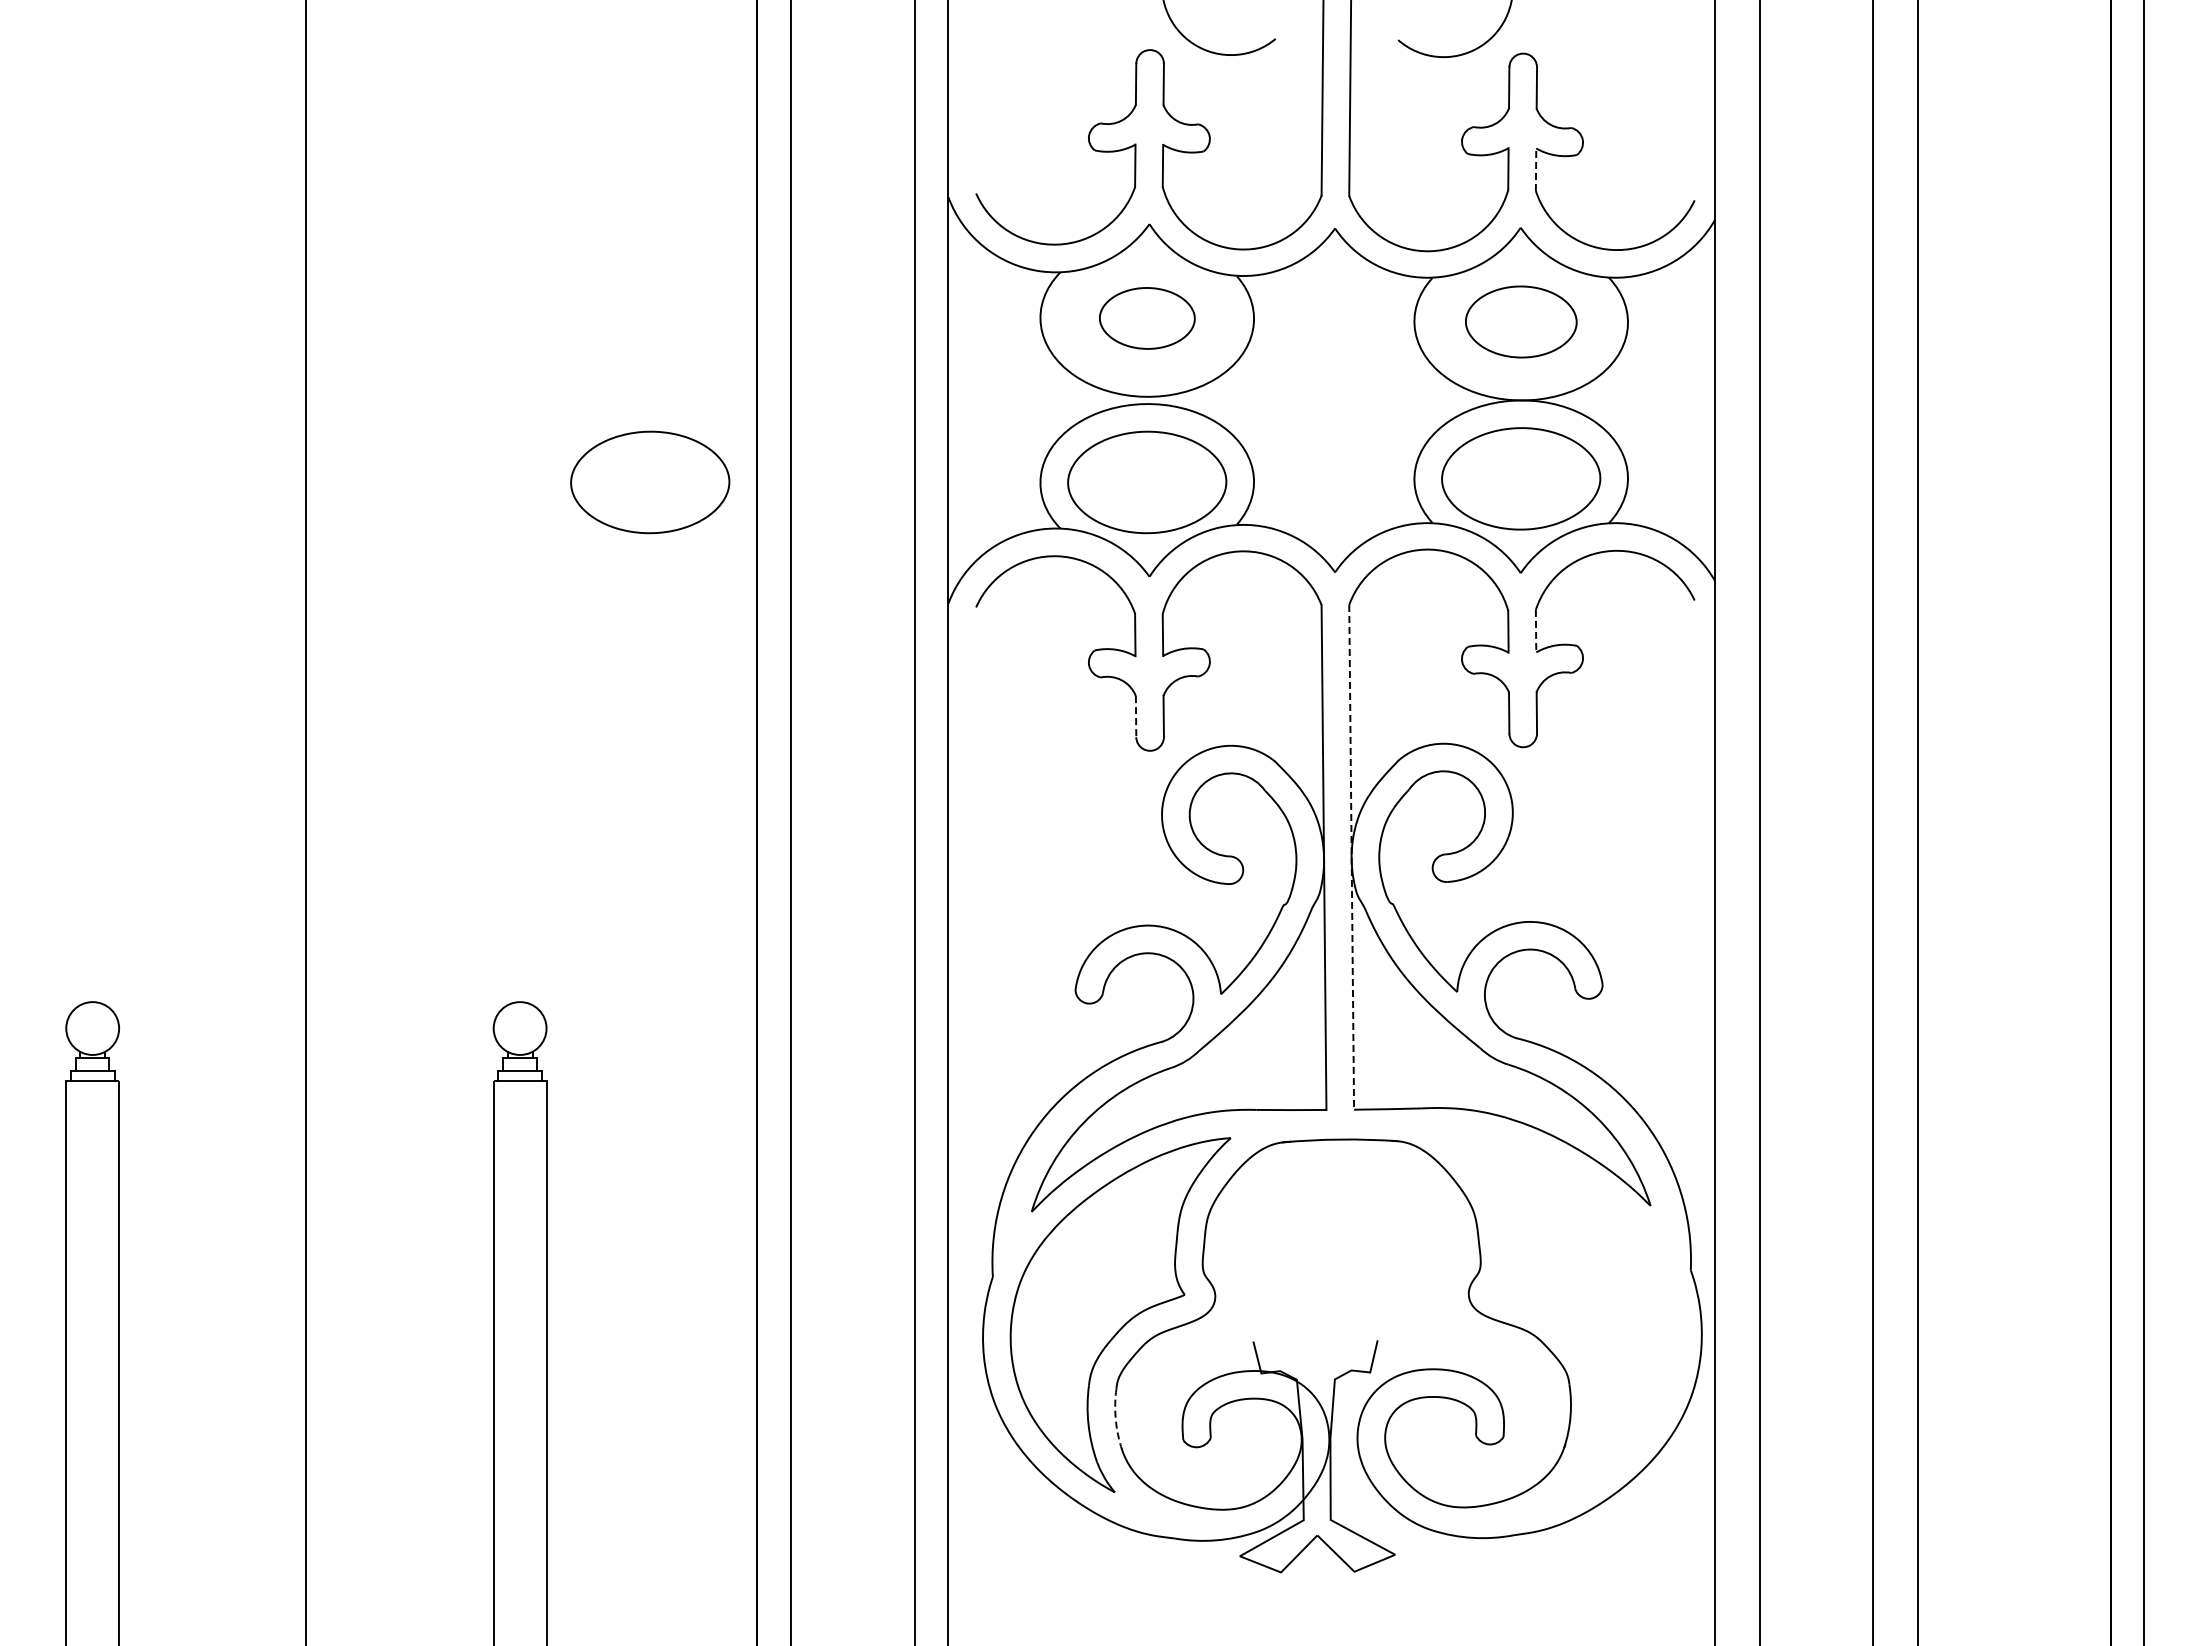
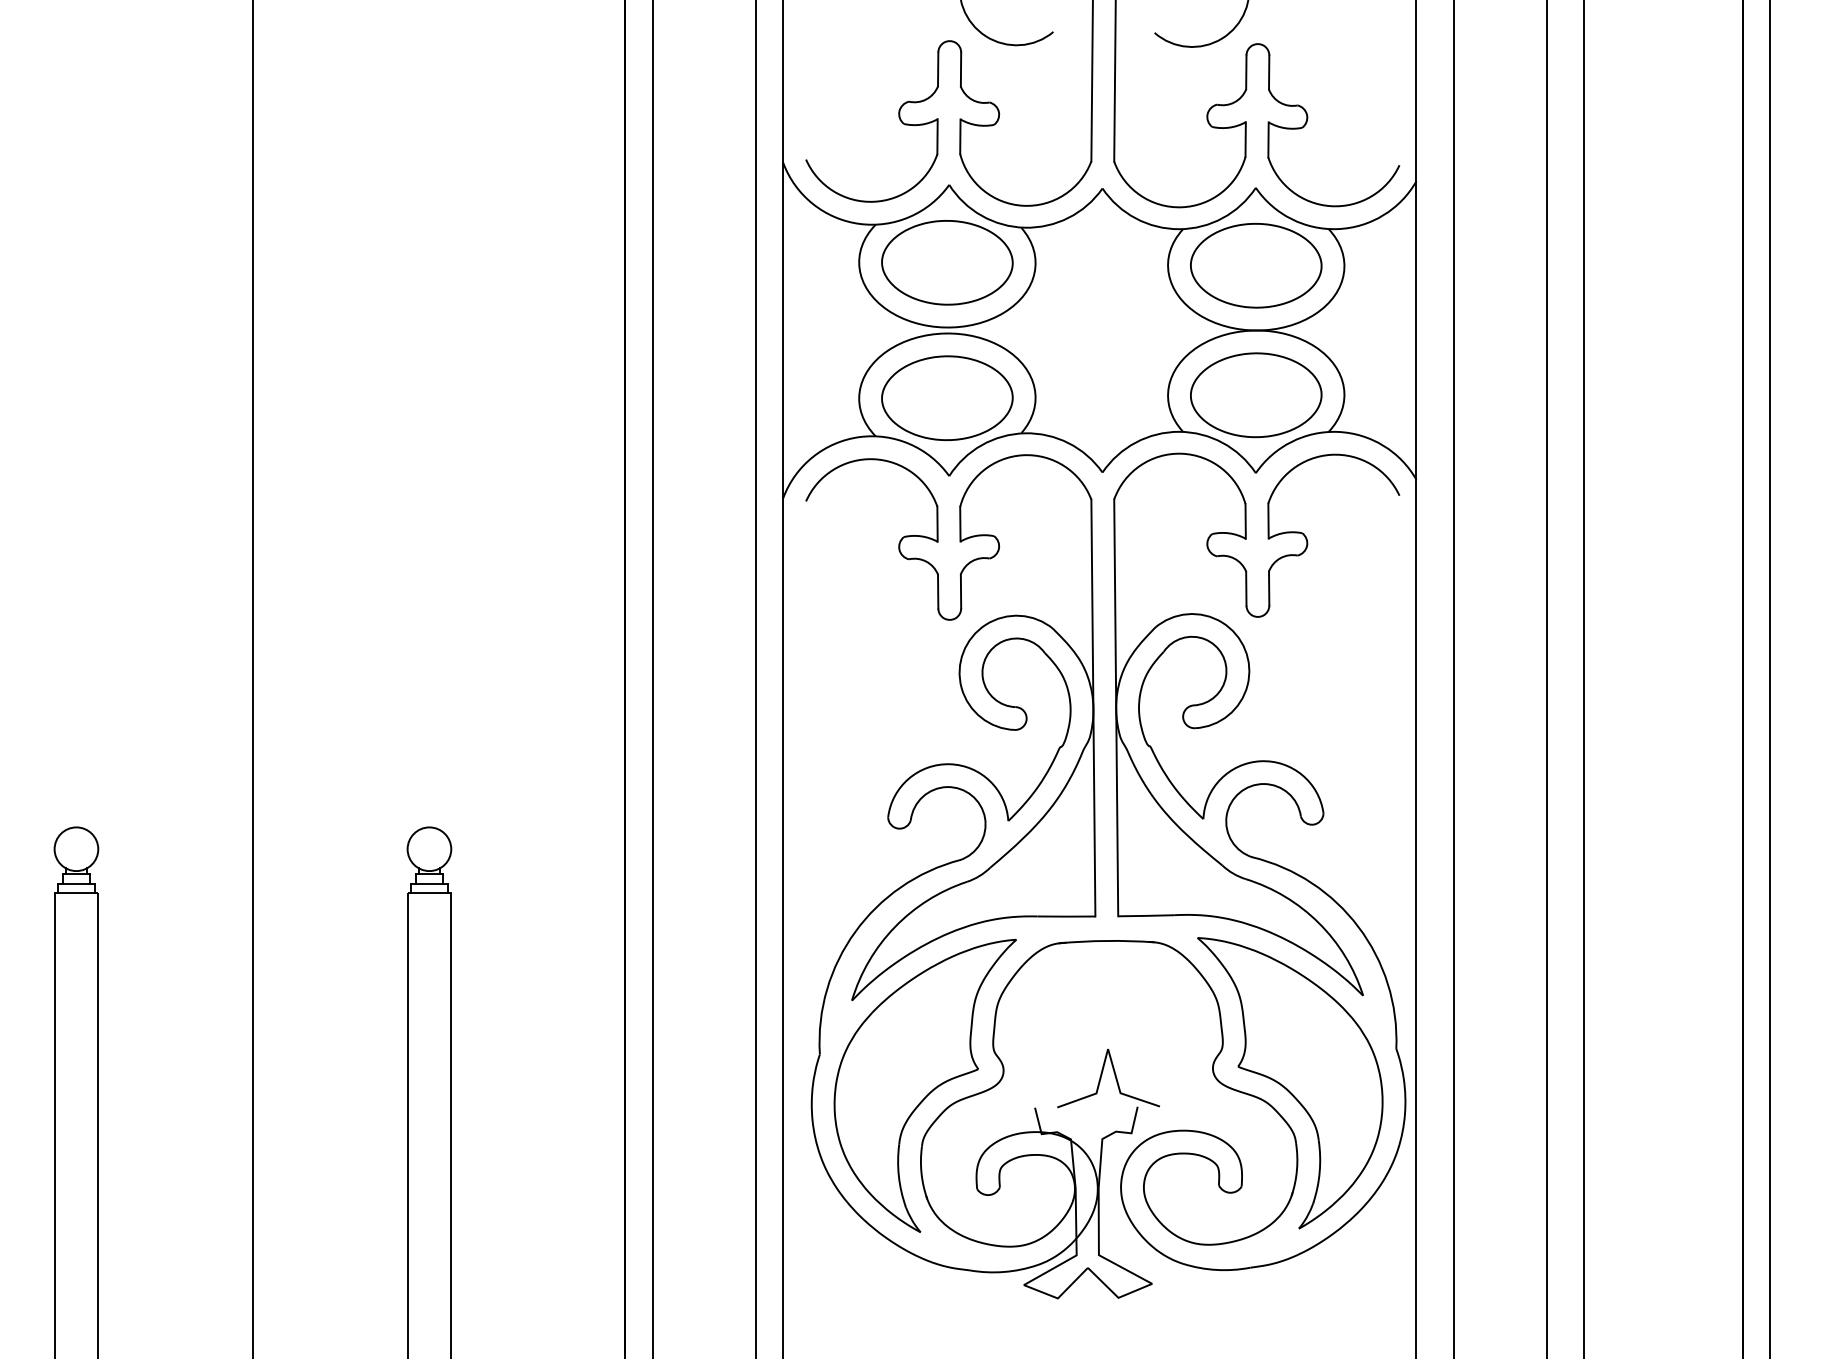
line: (1536, 169) -> (1268, 139), dashed -> solid
part: (1147, 318) -> (947, 262), size x1.67
part: (1521, 321) -> (1256, 265), size x1.43
part: (650, 482) -> (537, 398), removed
line: (1536, 631) -> (1268, 521), dashed -> solid
line: (1136, 716) -> (938, 591), dashed -> solid
line: (1351, 857) -> (1116, 707), dashed -> solid
part: (1349, 1302) -> (1114, 1075), added
part: (1562, 1311) -> (1290, 1082), added
arc: (1115, 1421) -> (921, 1173), dashed -> solid

